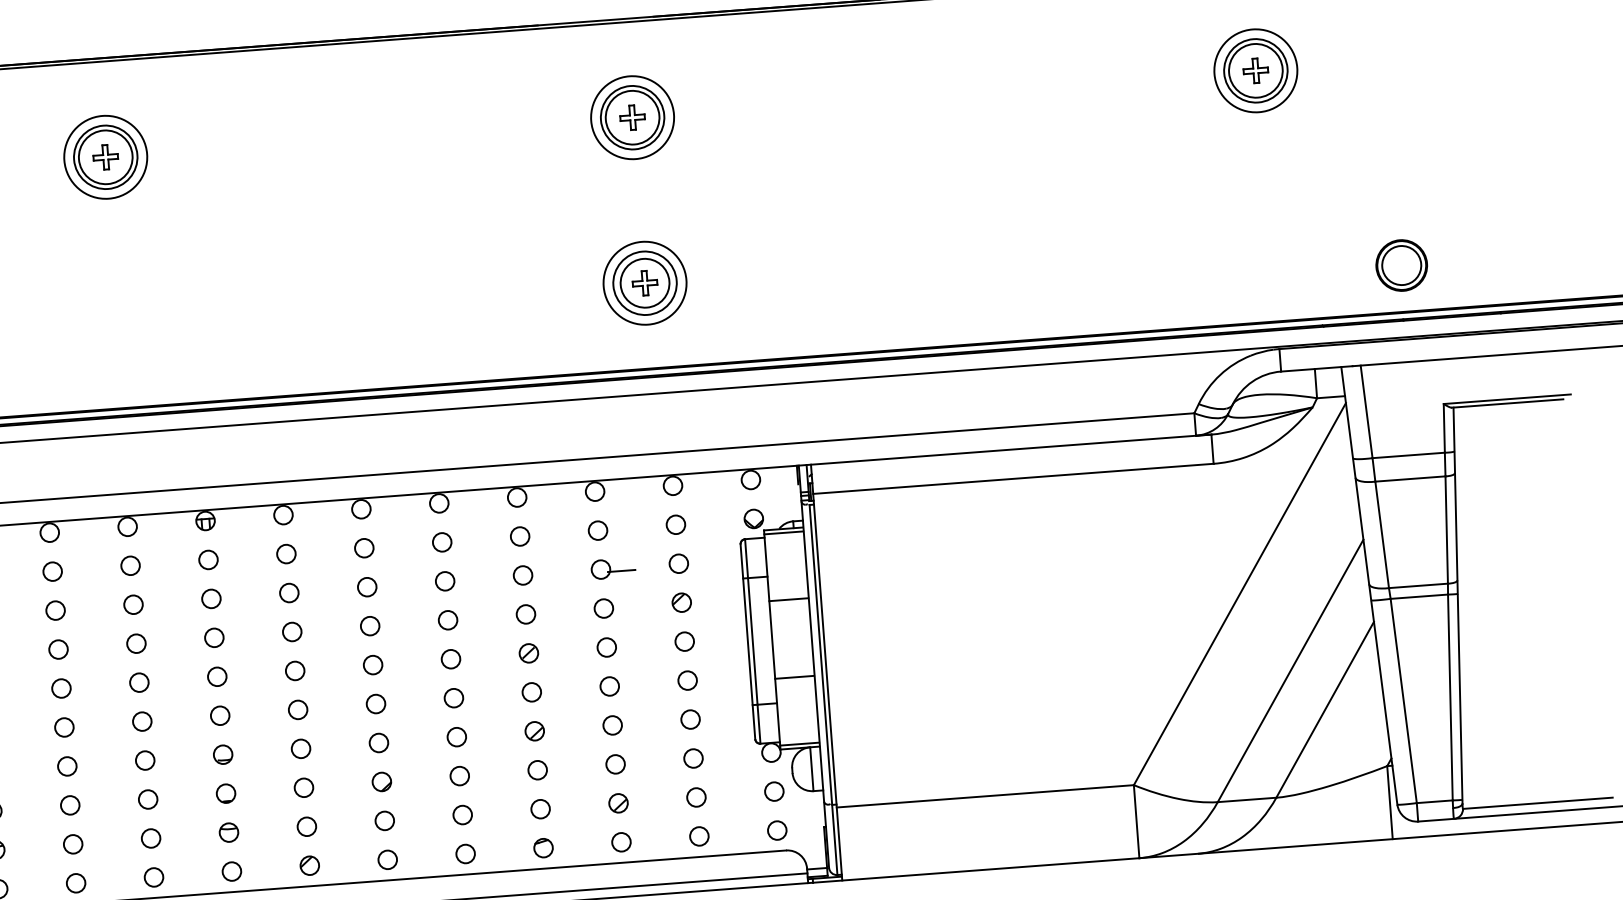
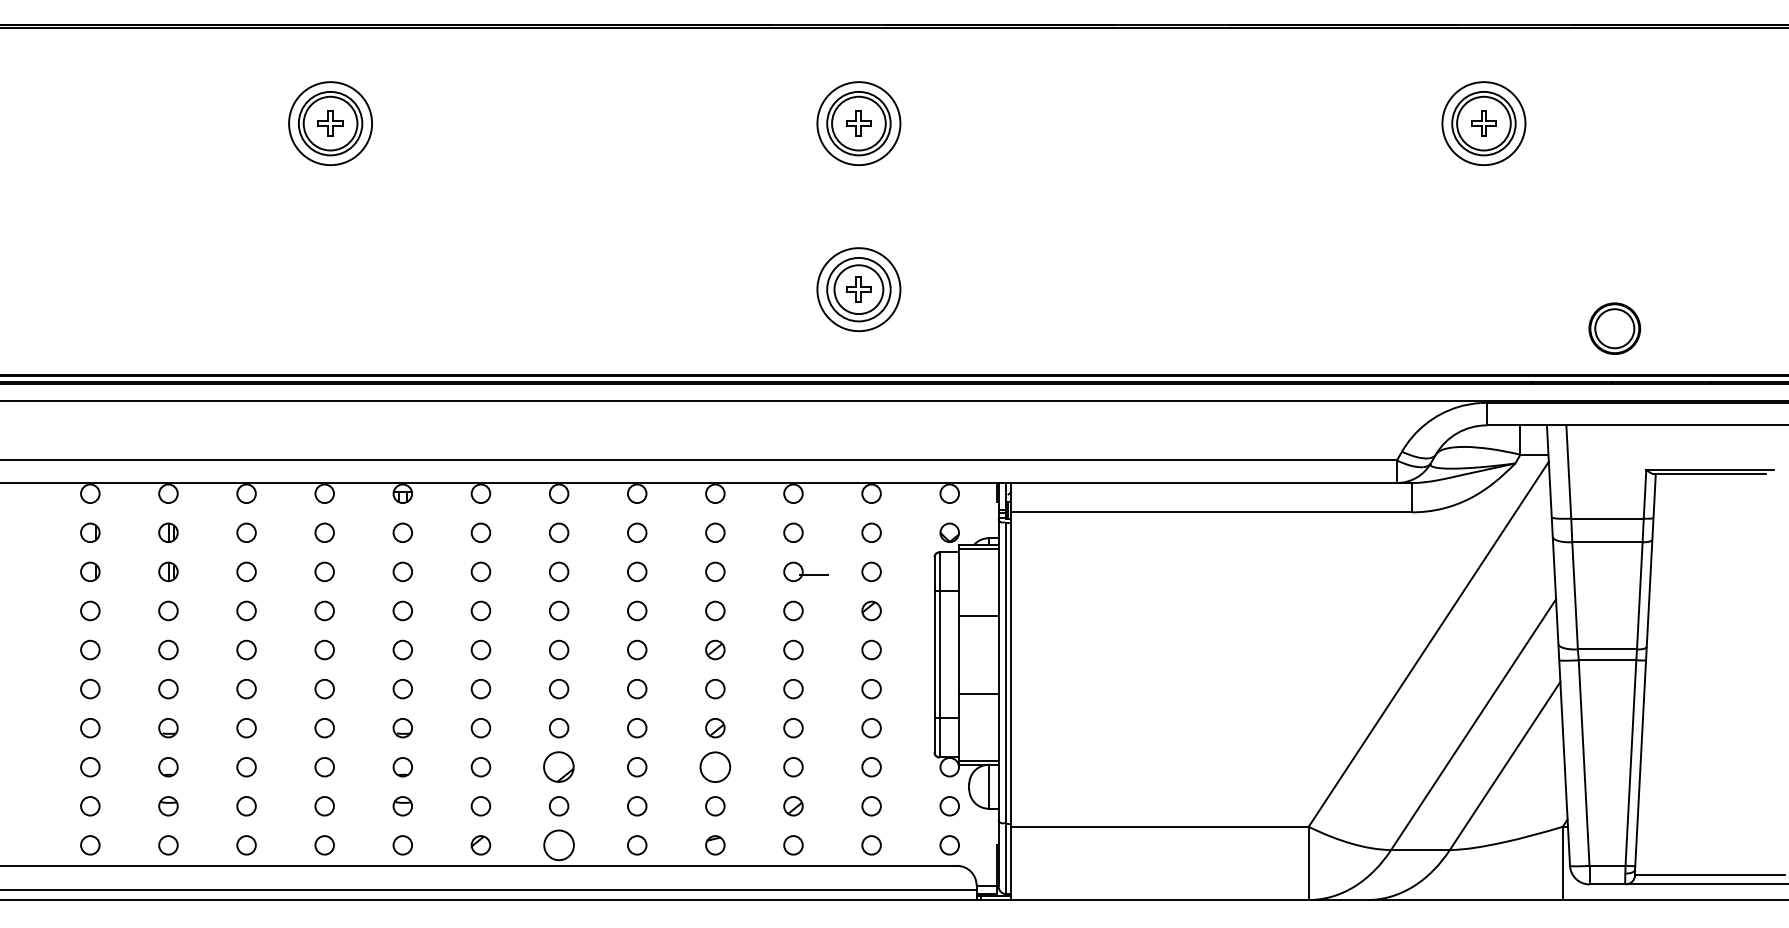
circle: (537, 769) -> (715, 766), size x1.6
part: (382, 782) -> (559, 767), size x1.6
circle: (387, 860) -> (558, 845), size x1.6

